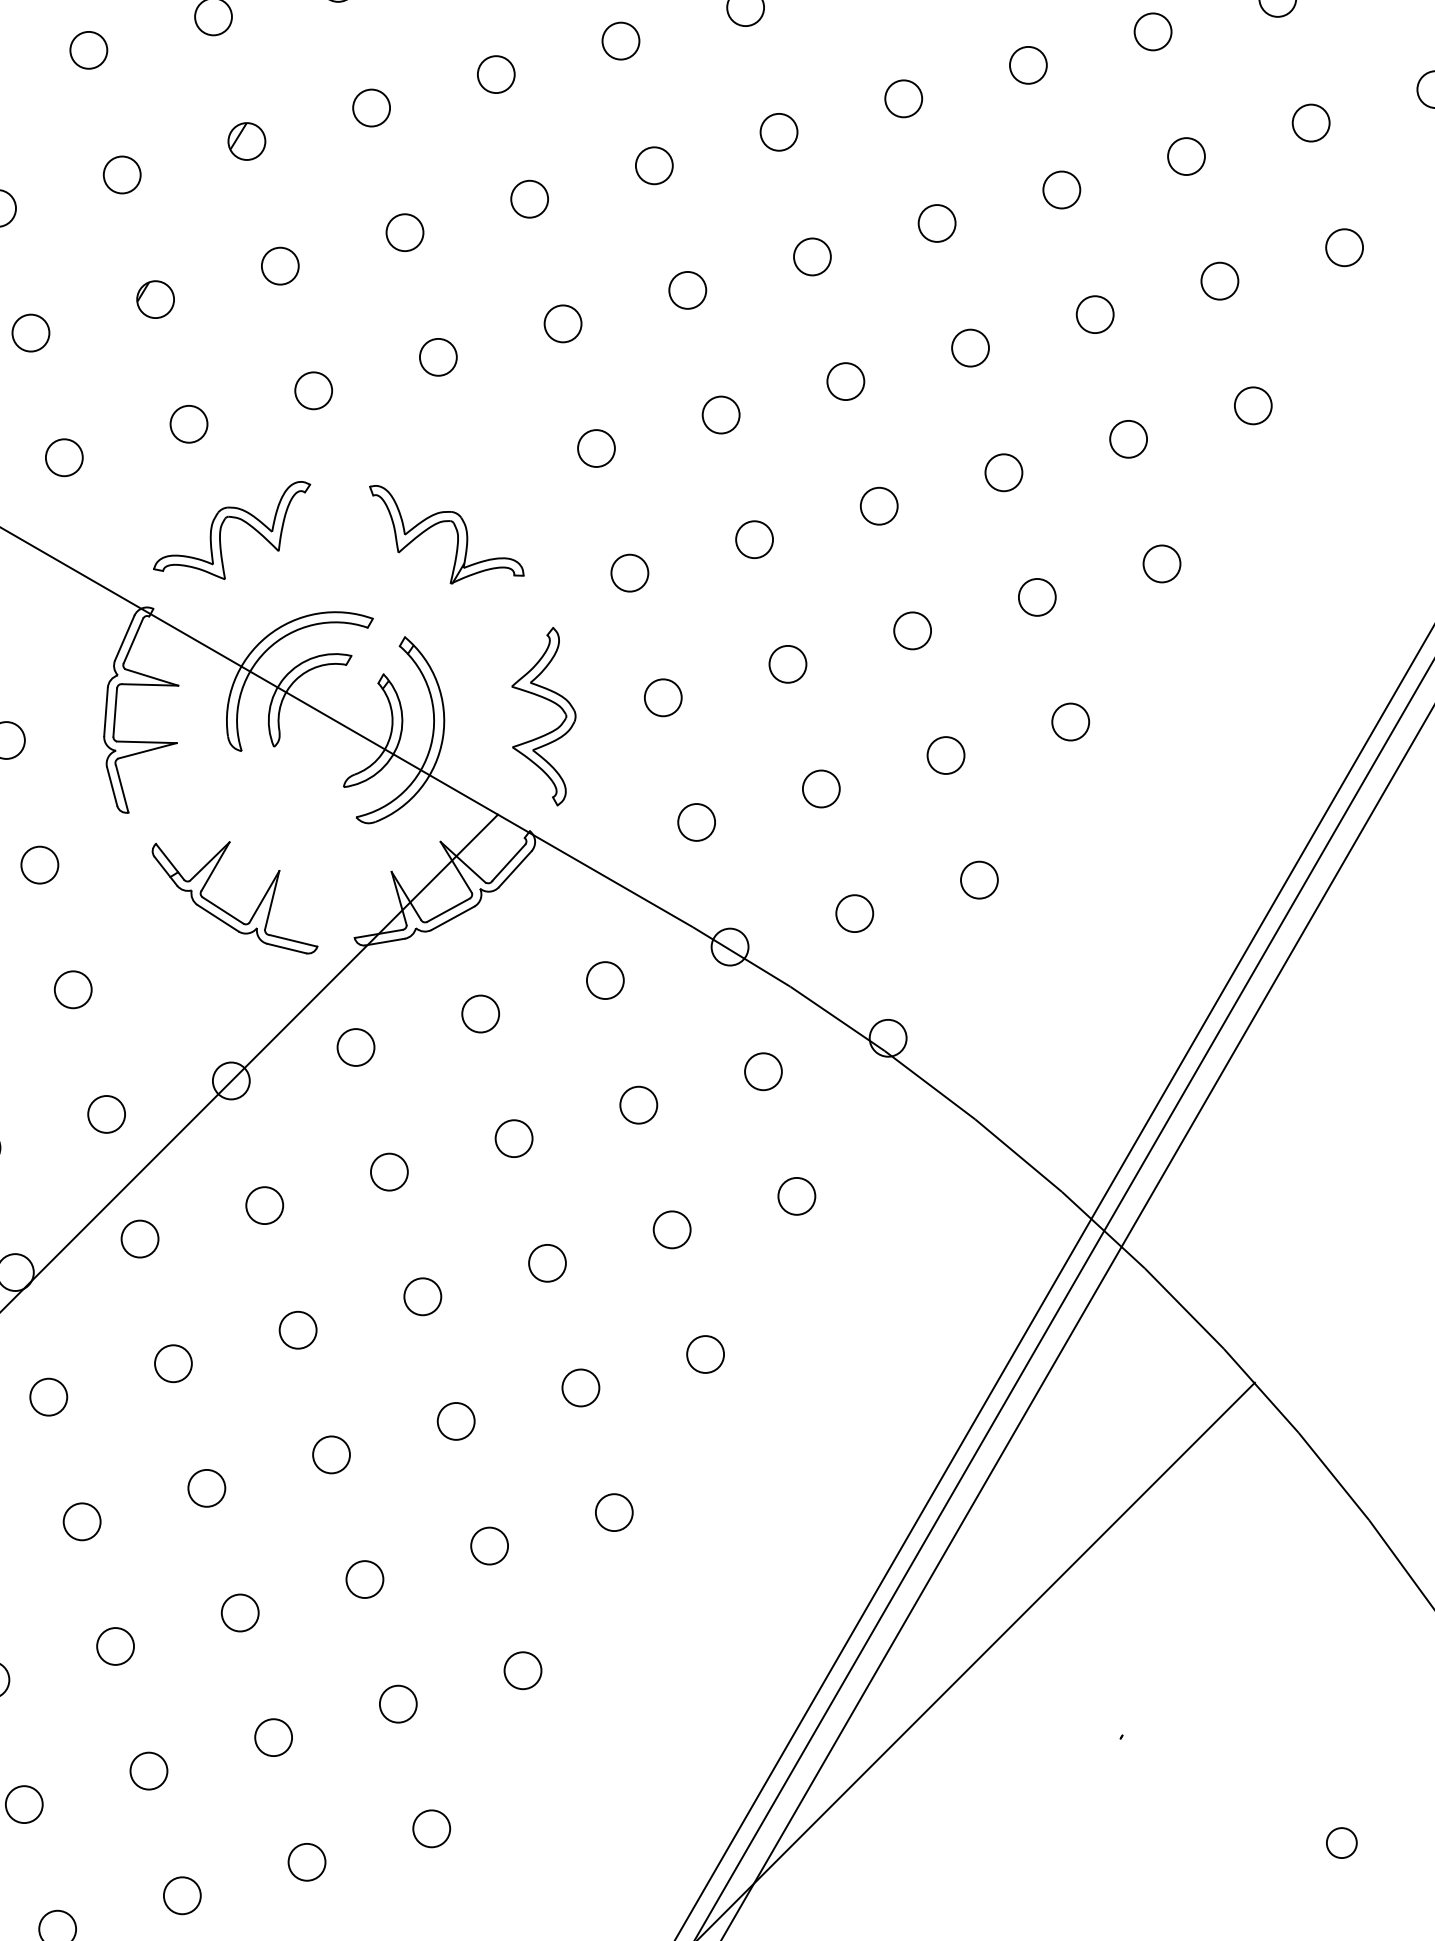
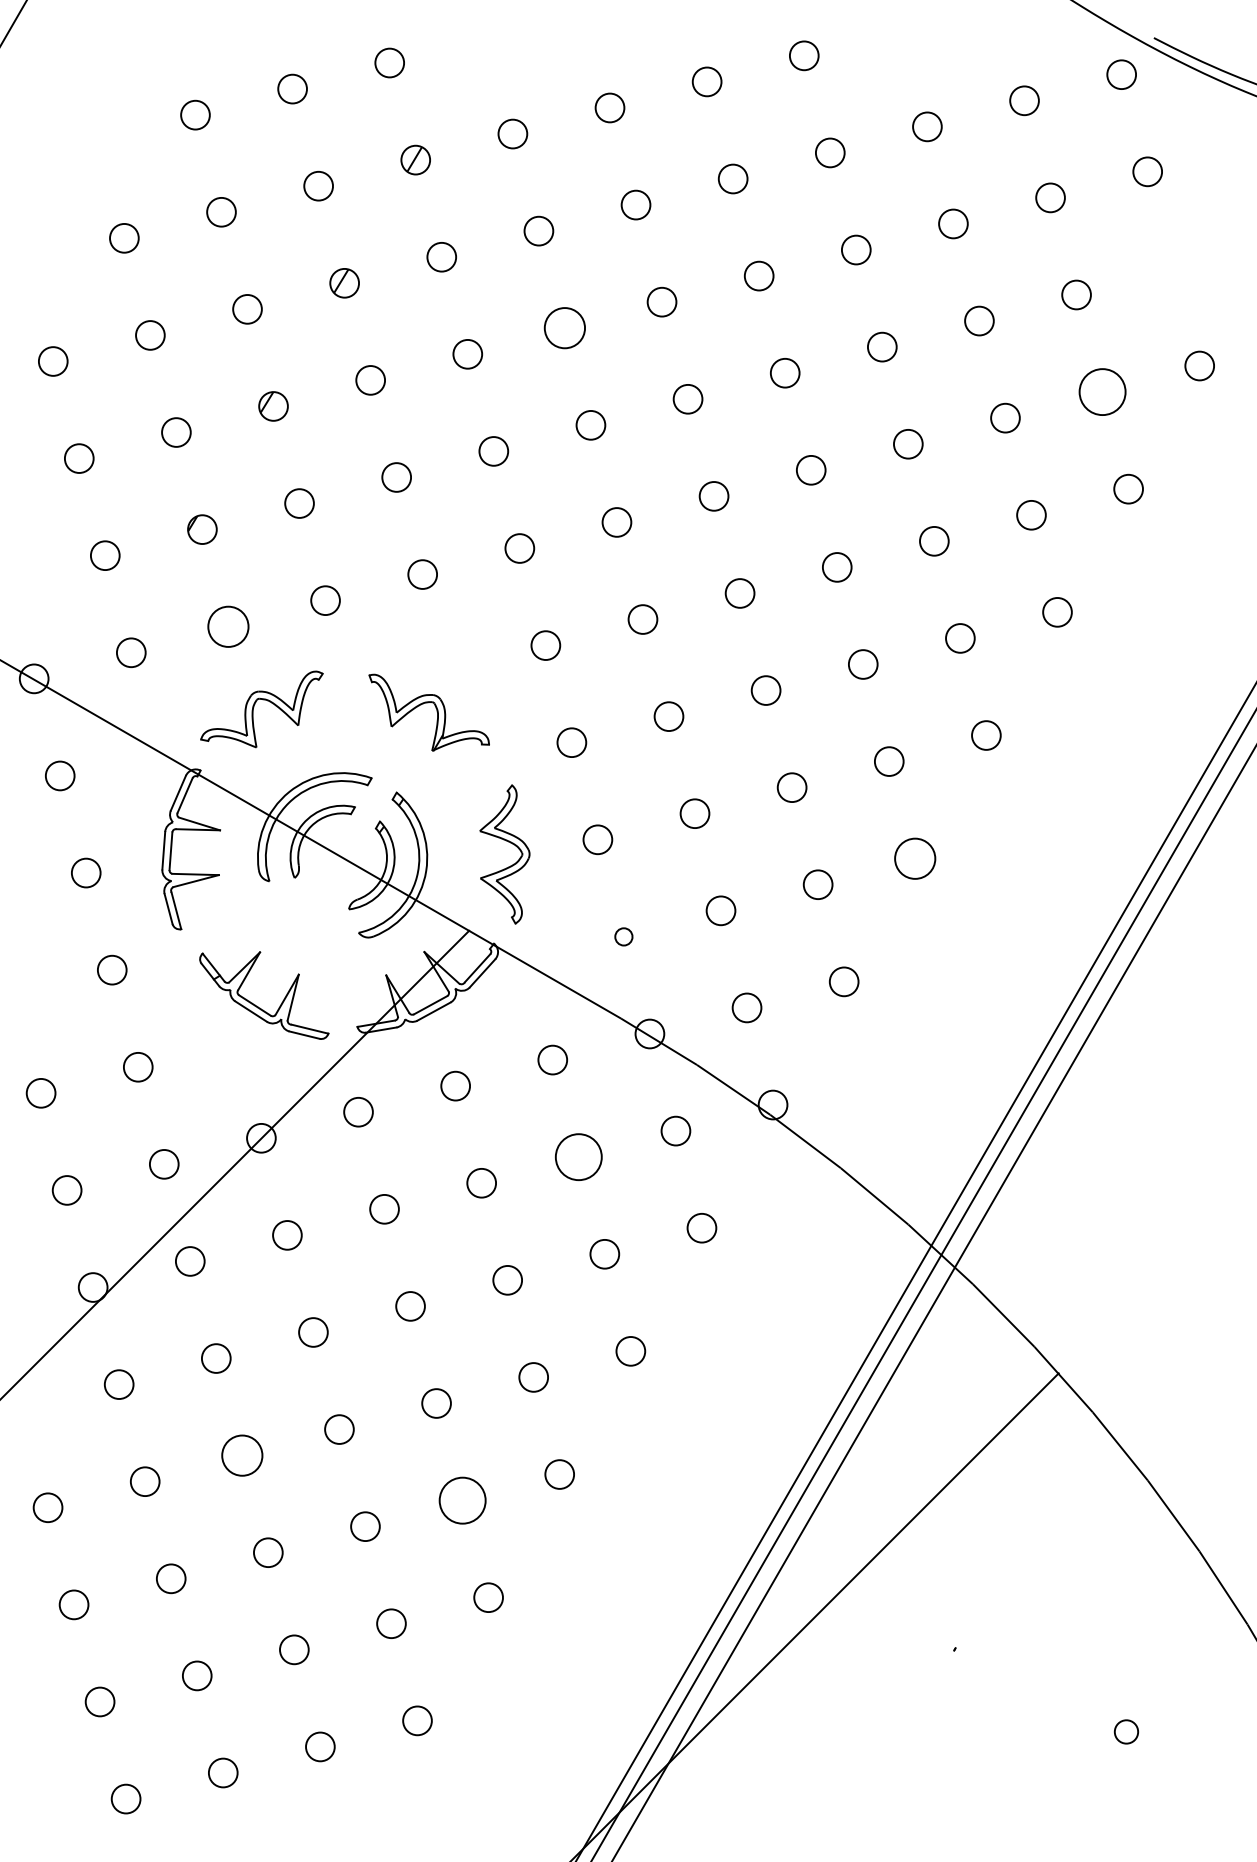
circle: (620, 41) -> (564, 328), size x1.4
circle: (1311, 122) -> (1102, 391), size x1.6
circle: (189, 423) -> (228, 626), size x1.4
circle: (1071, 721) -> (915, 858), size x1.4
circle: (696, 821) -> (623, 936), size x0.6
circle: (638, 1104) -> (578, 1156), size x1.6
circle: (205, 1488) -> (241, 1455), size x1.4
circle: (489, 1545) -> (462, 1500), size x1.6

